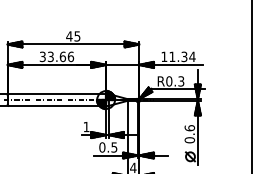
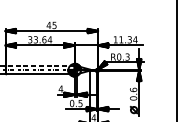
text: (70, 56) -> (49, 39), 33.66 -> 33.64
line: (57, 94) -> (40, 66), solid -> dashed
text: (86, 127) -> (60, 89), 1 -> 4

